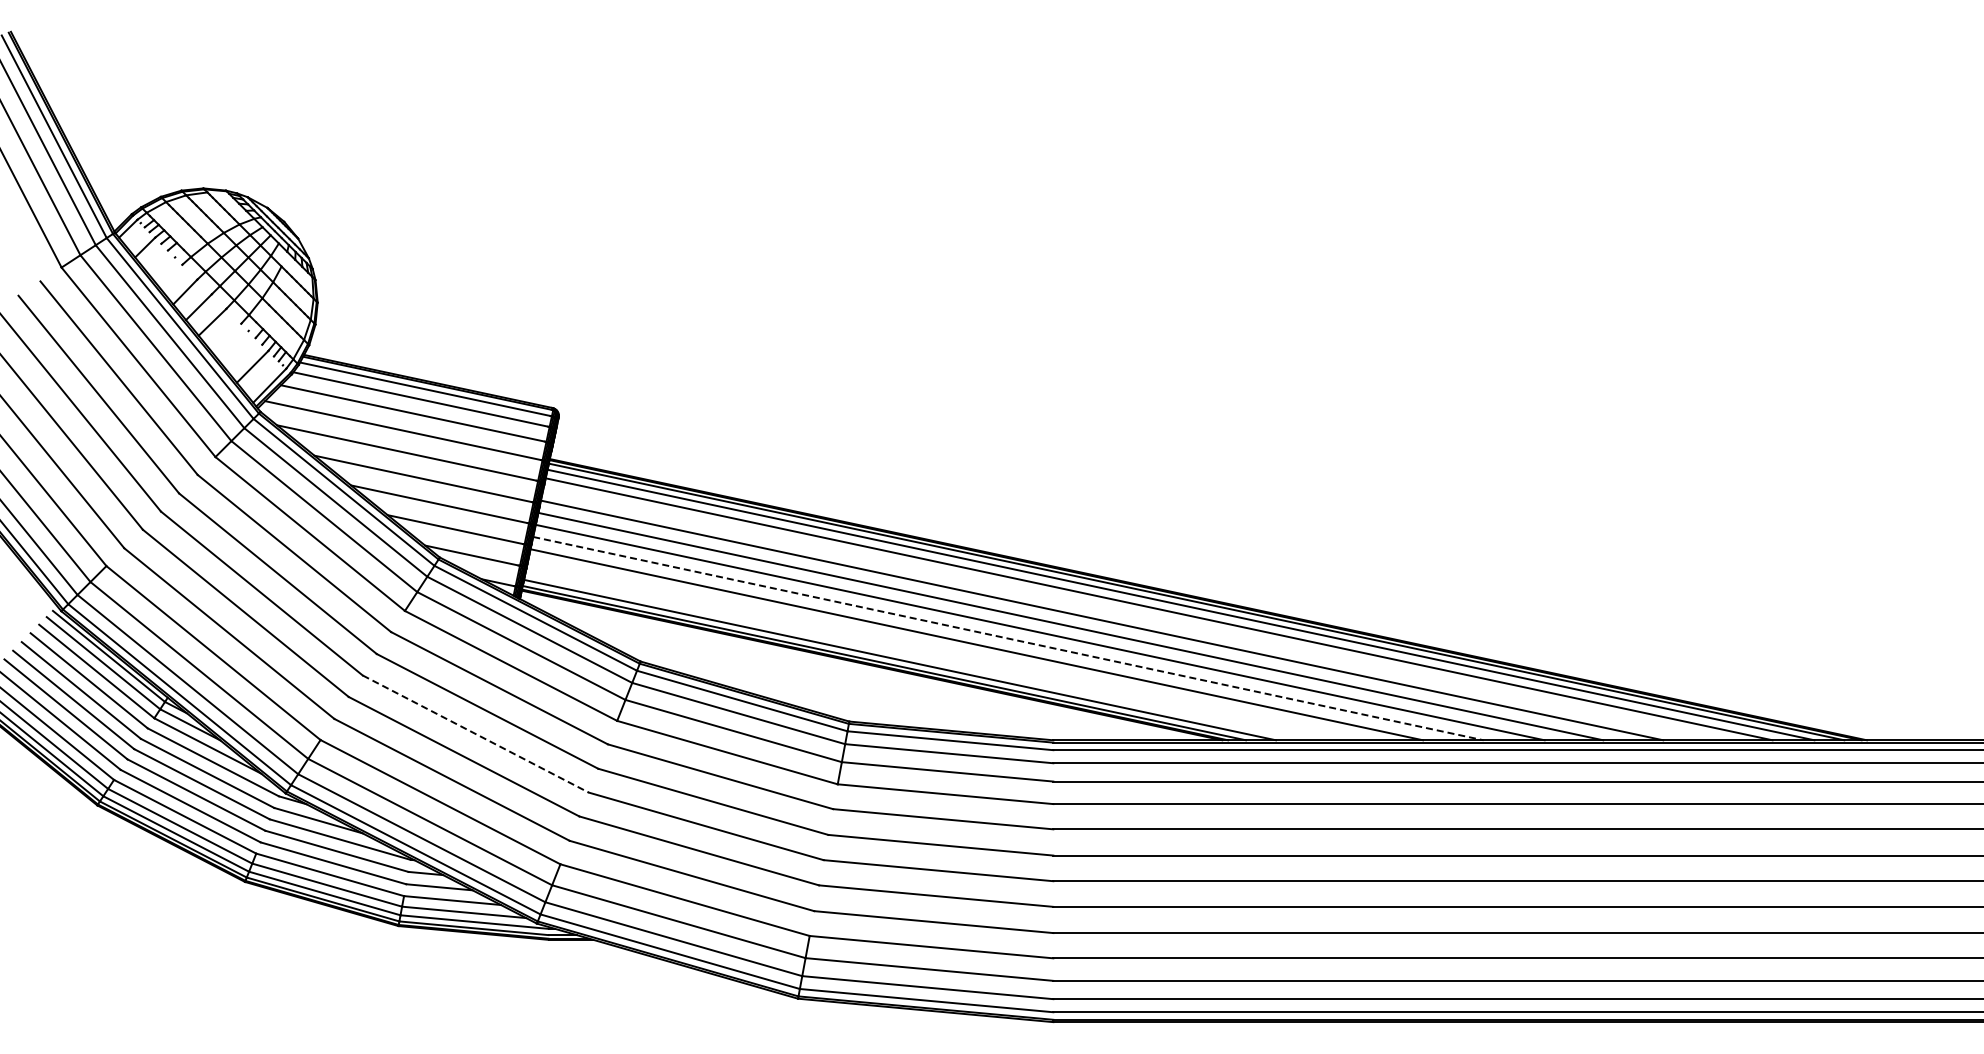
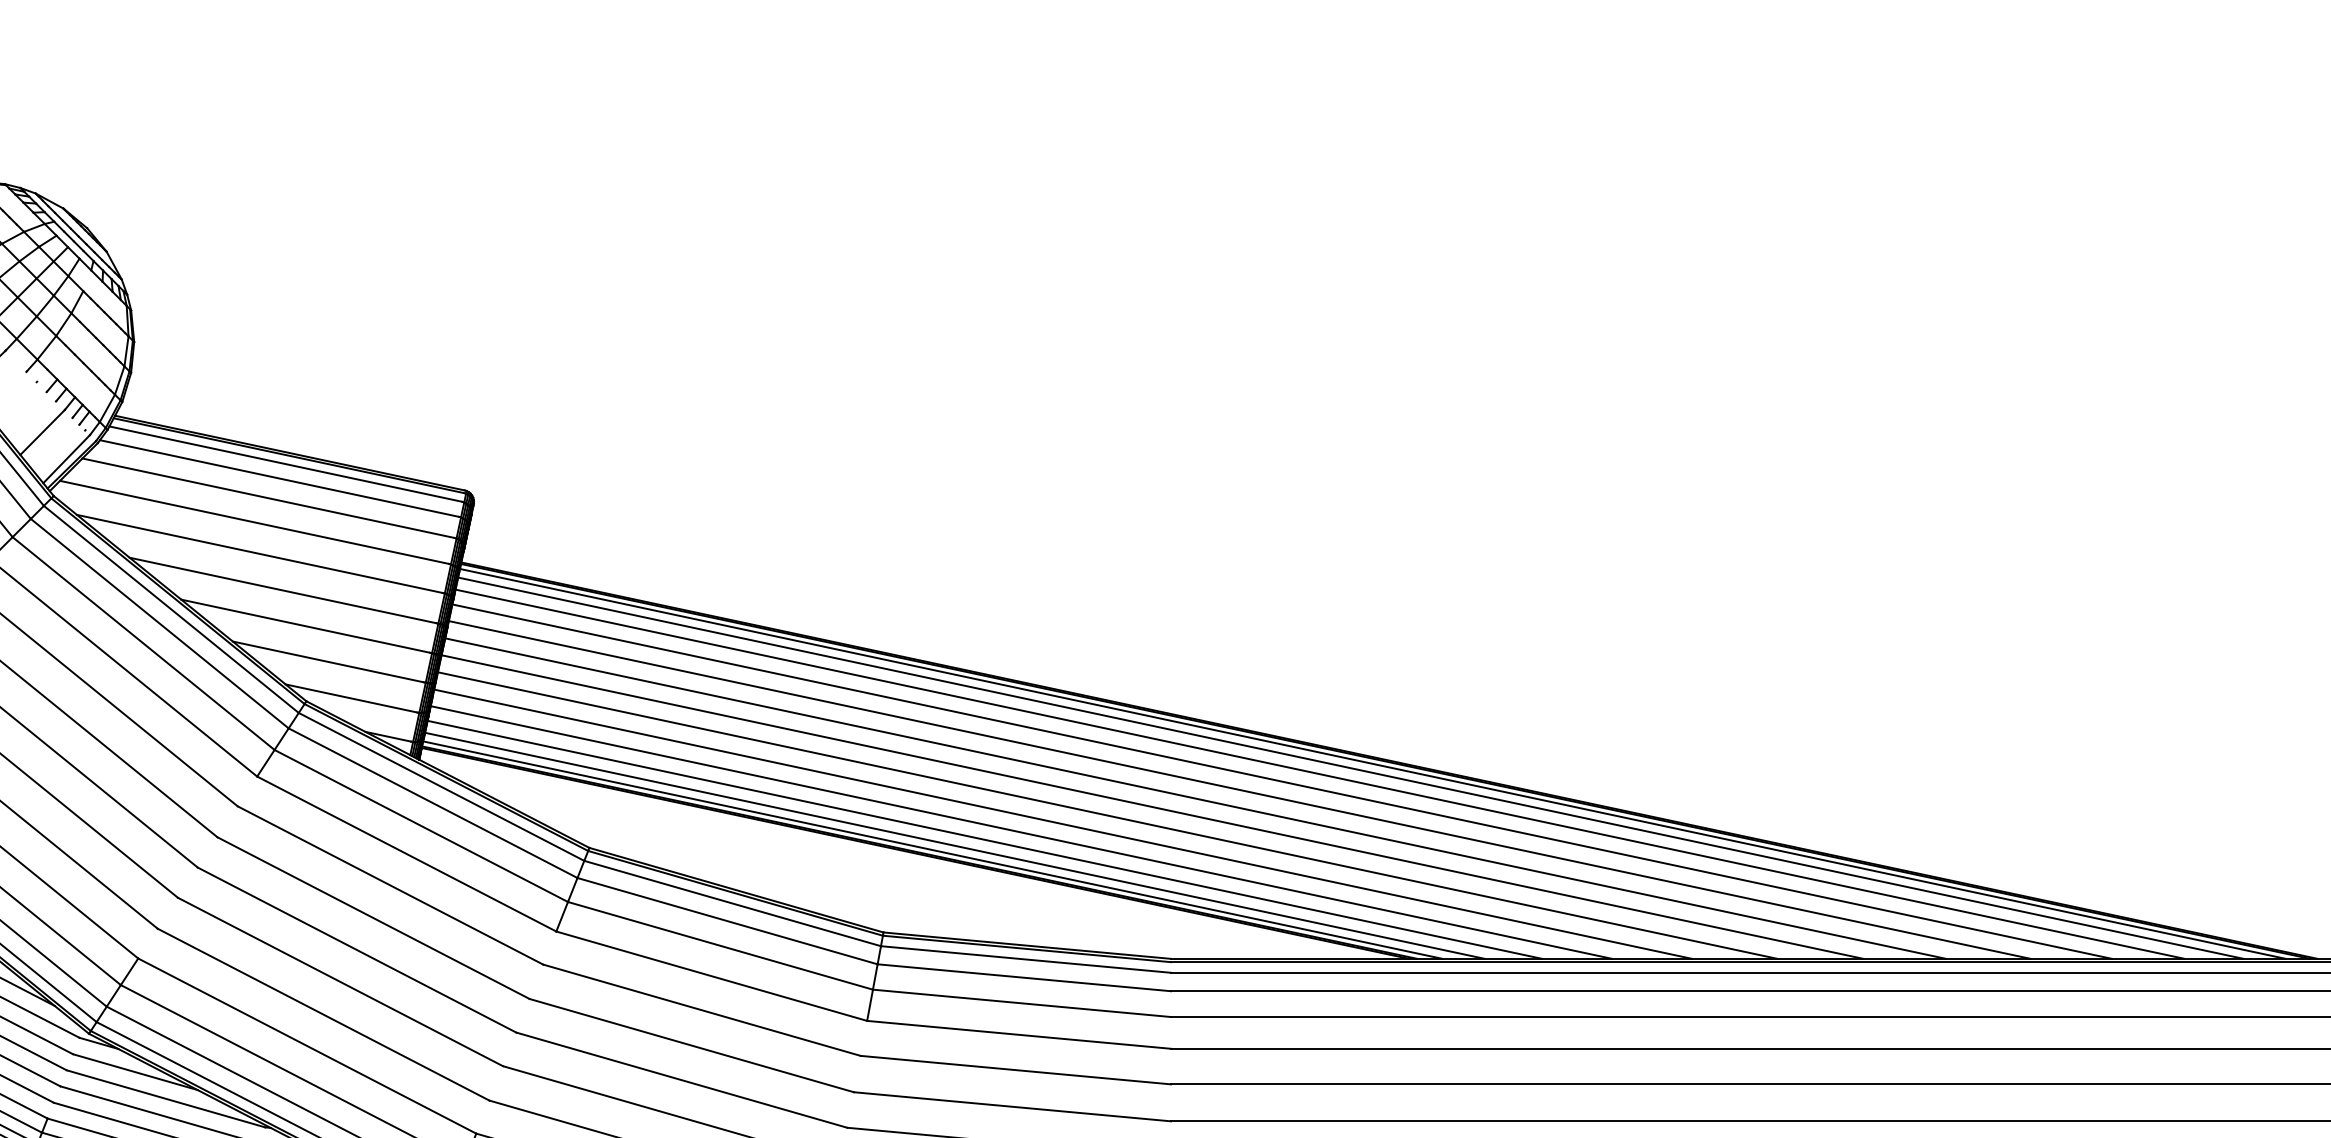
line: (1132, 614) -> (1282, 781), added
line: (1008, 638) -> (1107, 815), dashed -> solid
line: (947, 650) -> (1021, 832), added
line: (920, 655) -> (983, 839), added
line: (476, 734) -> (358, 950), dashed -> solid

